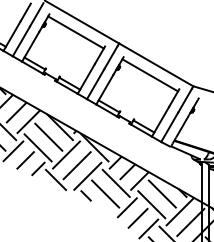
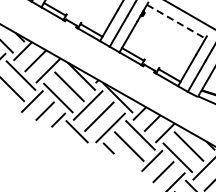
line: (150, 75) -> (176, 21), solid -> dashed

